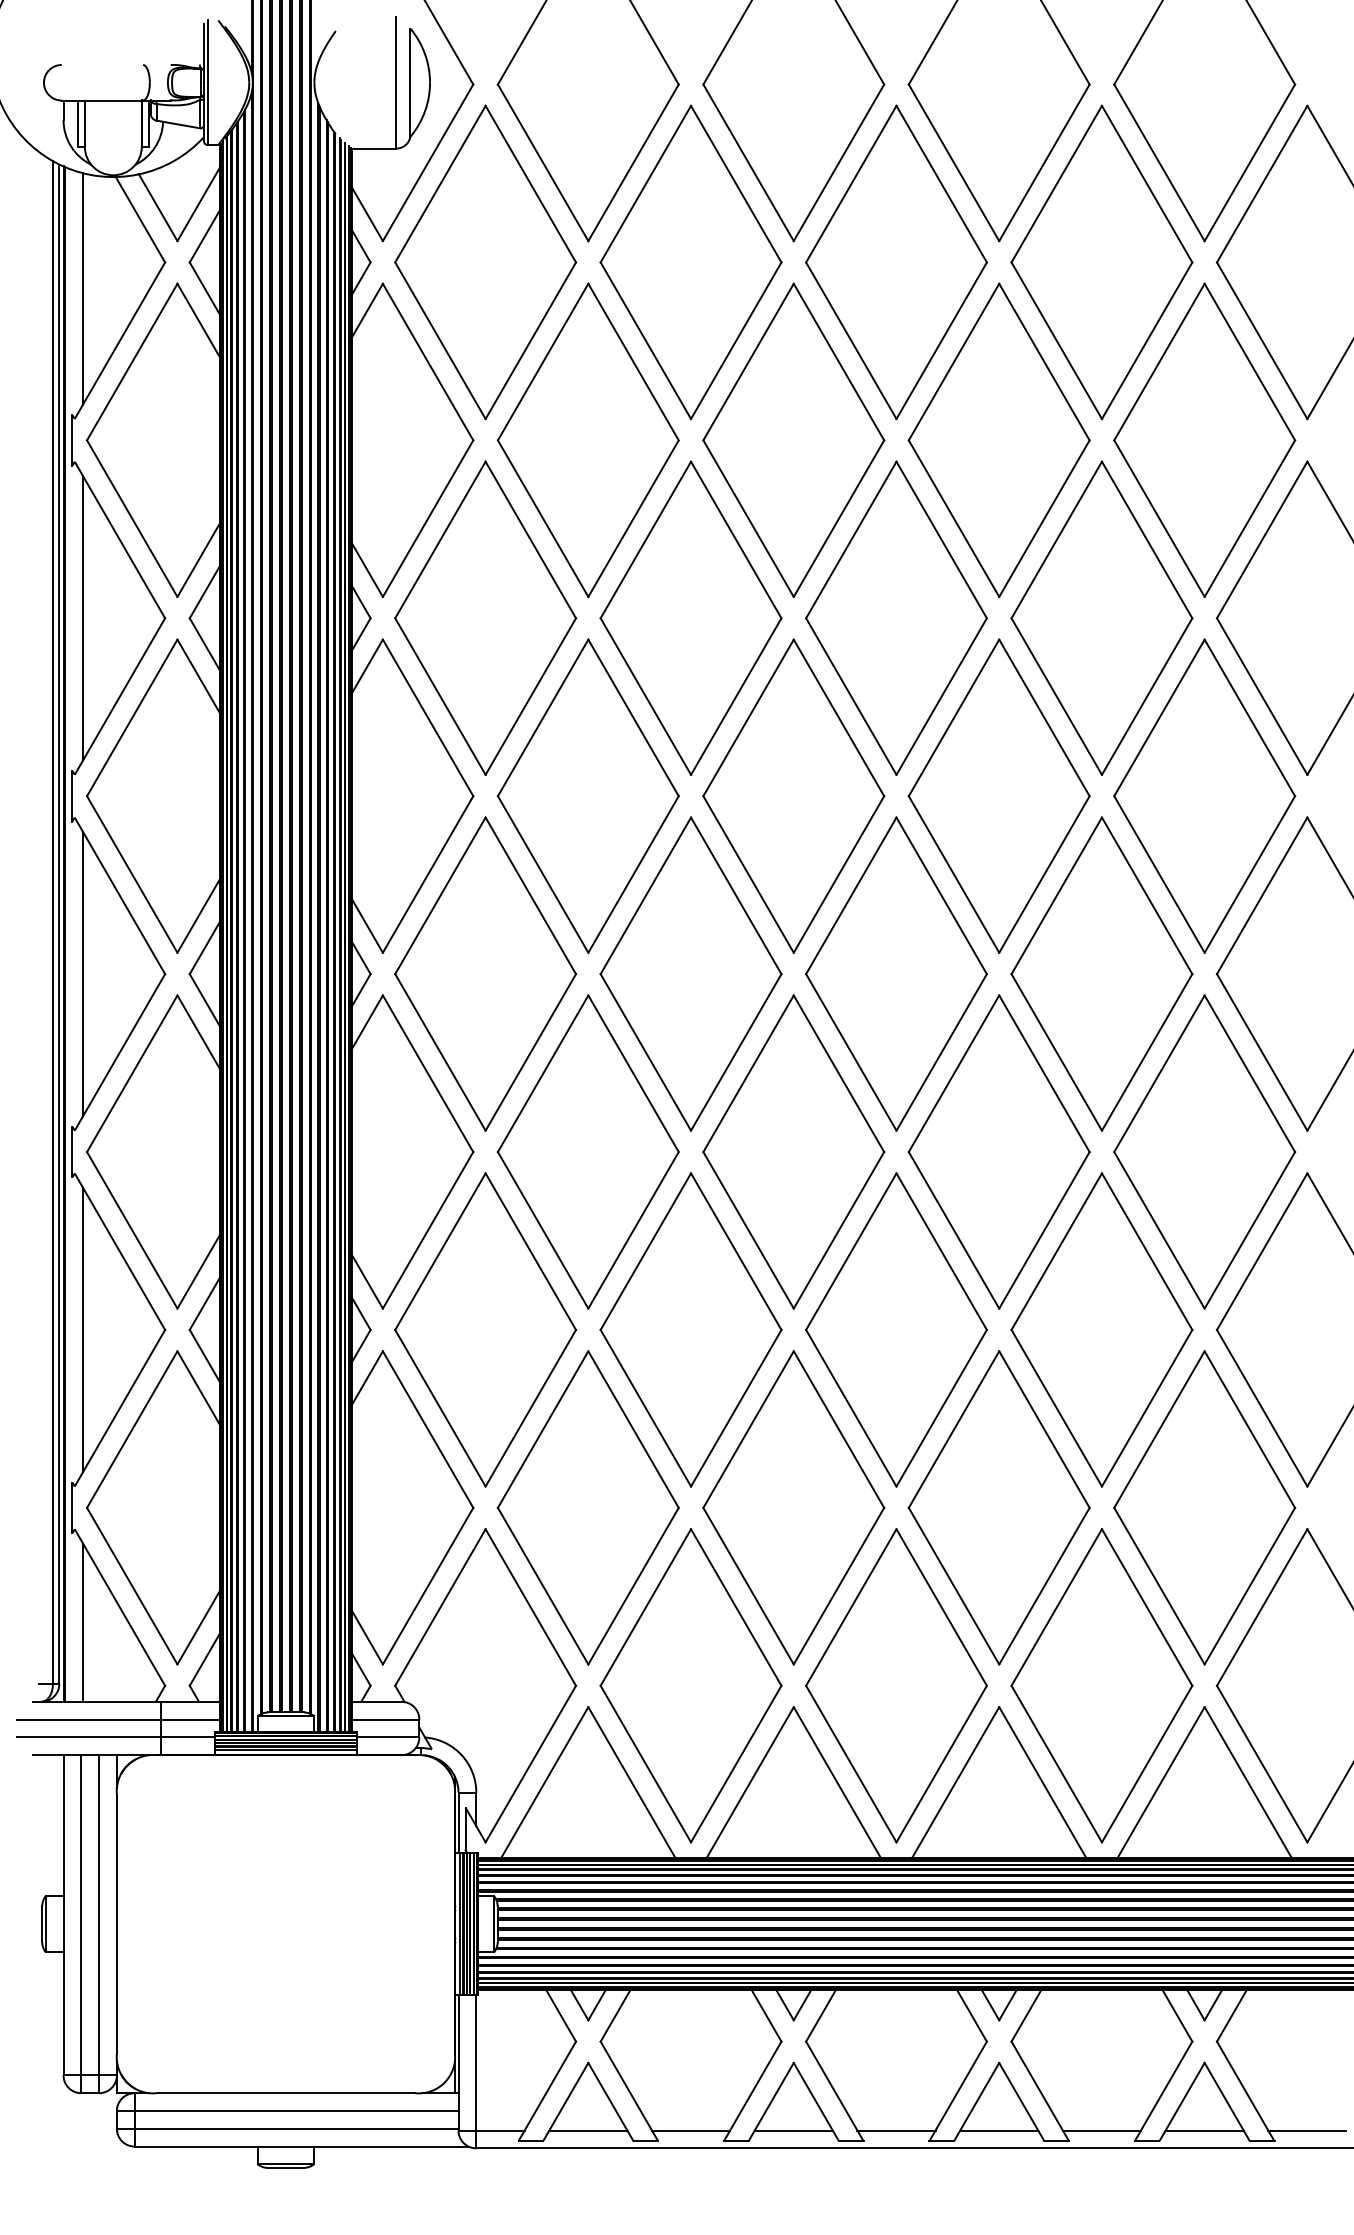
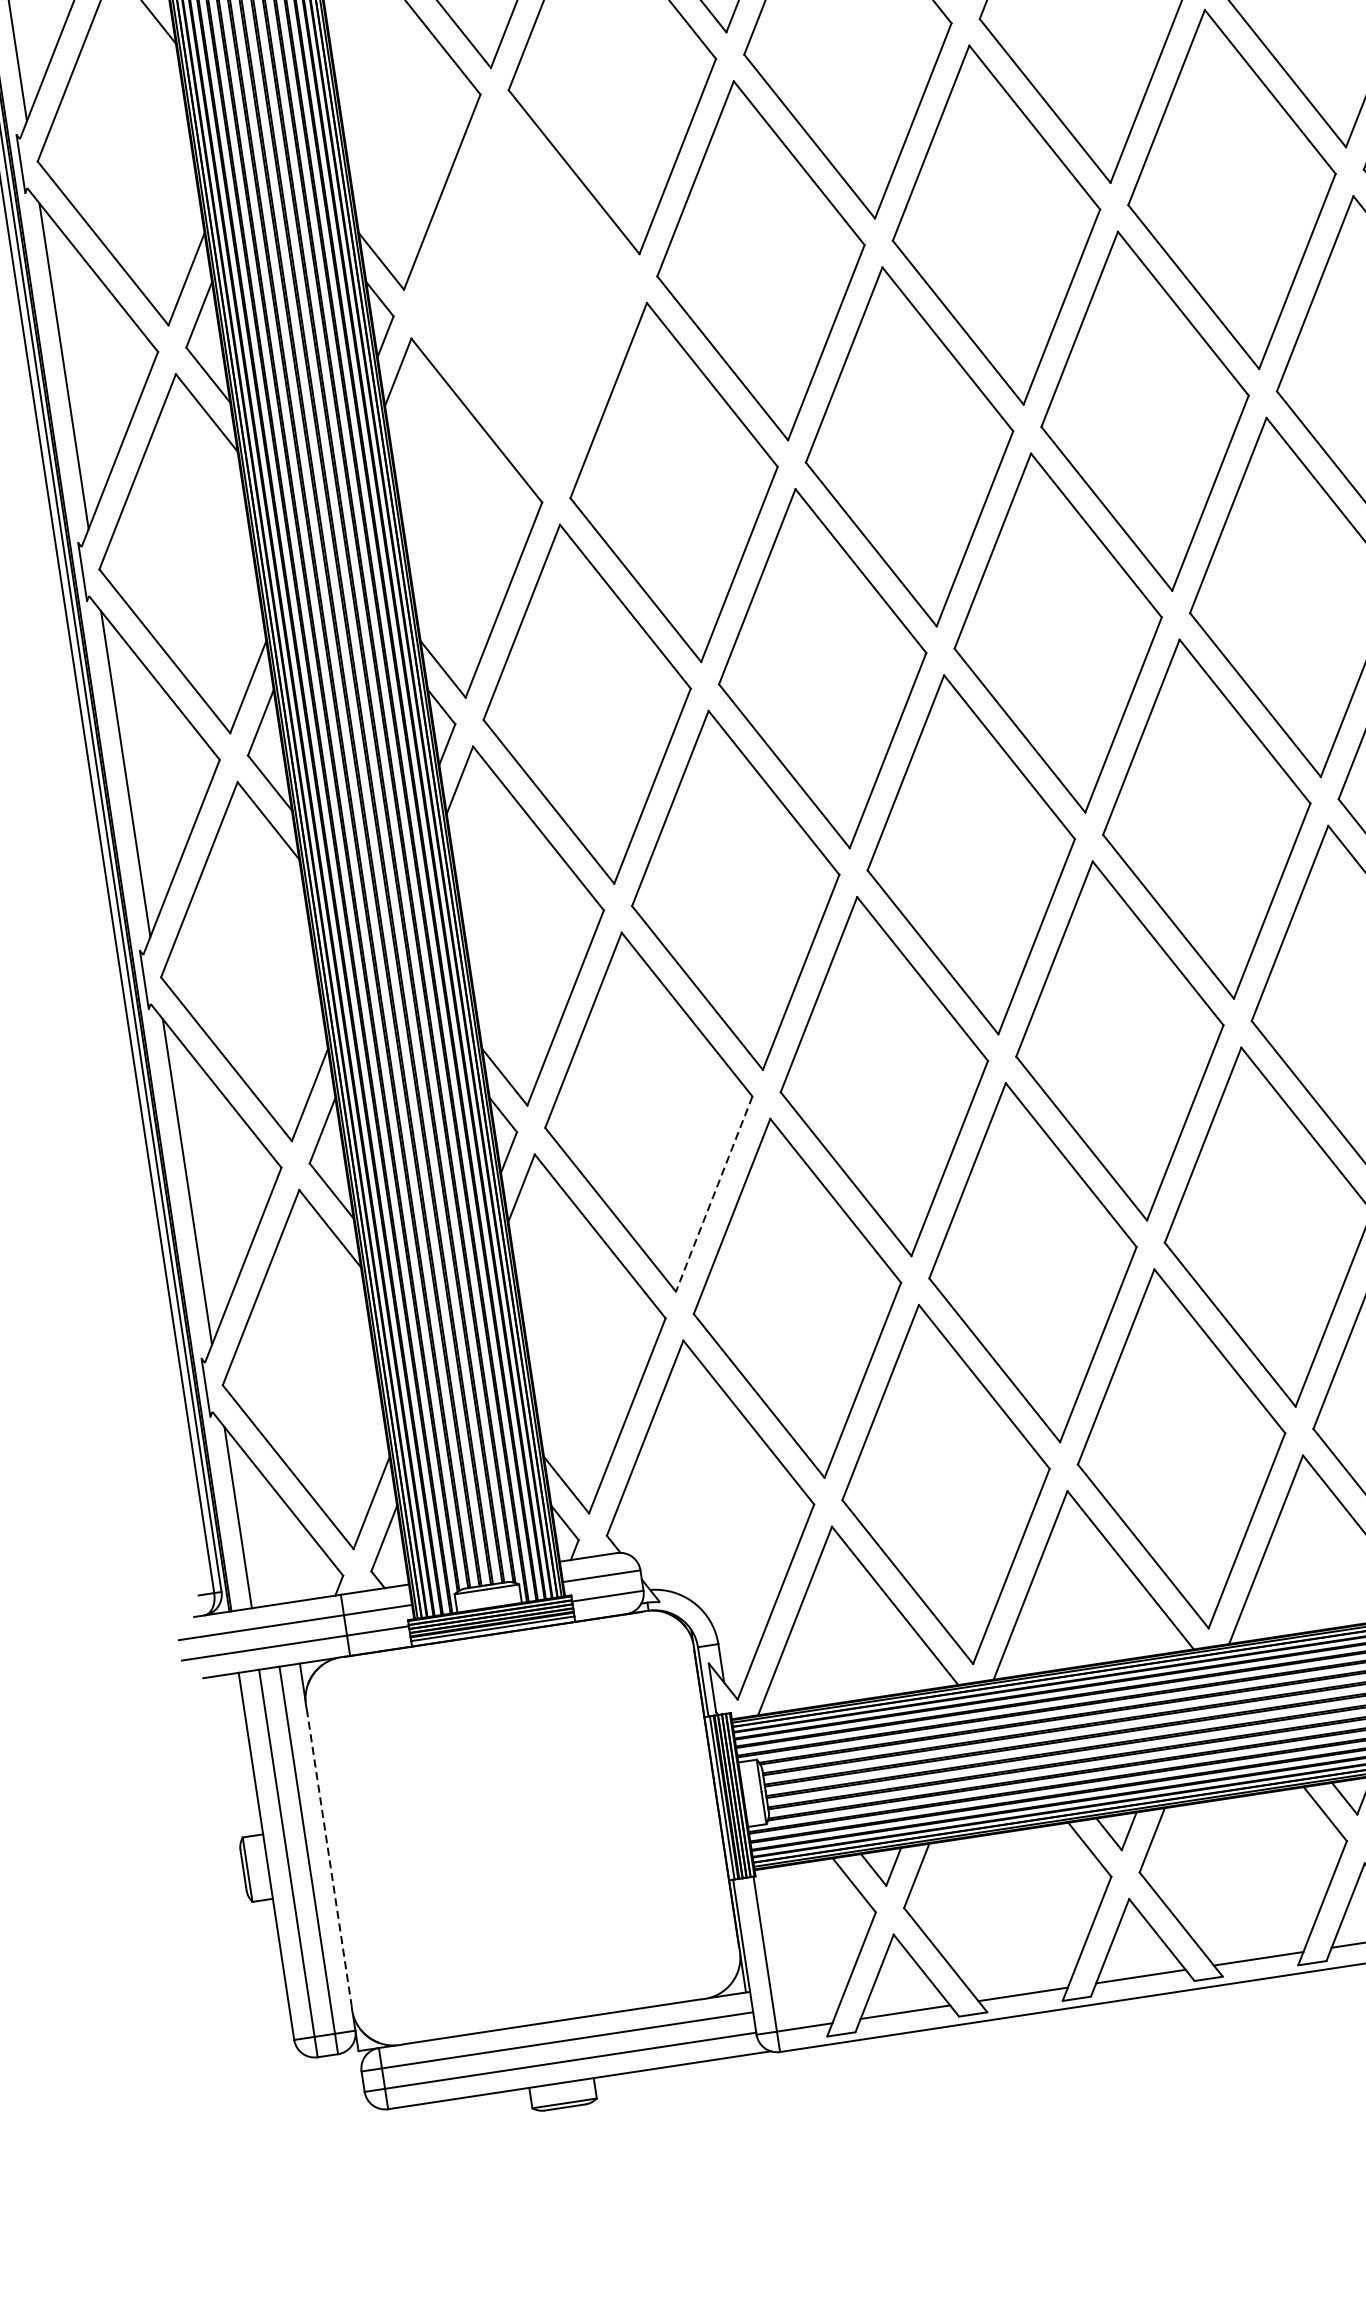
part: (485, 617) -> (525, 295), removed
line: (530, 1408) -> (713, 1194), solid -> dashed
line: (116, 1924) -> (328, 1857), solid -> dashed

